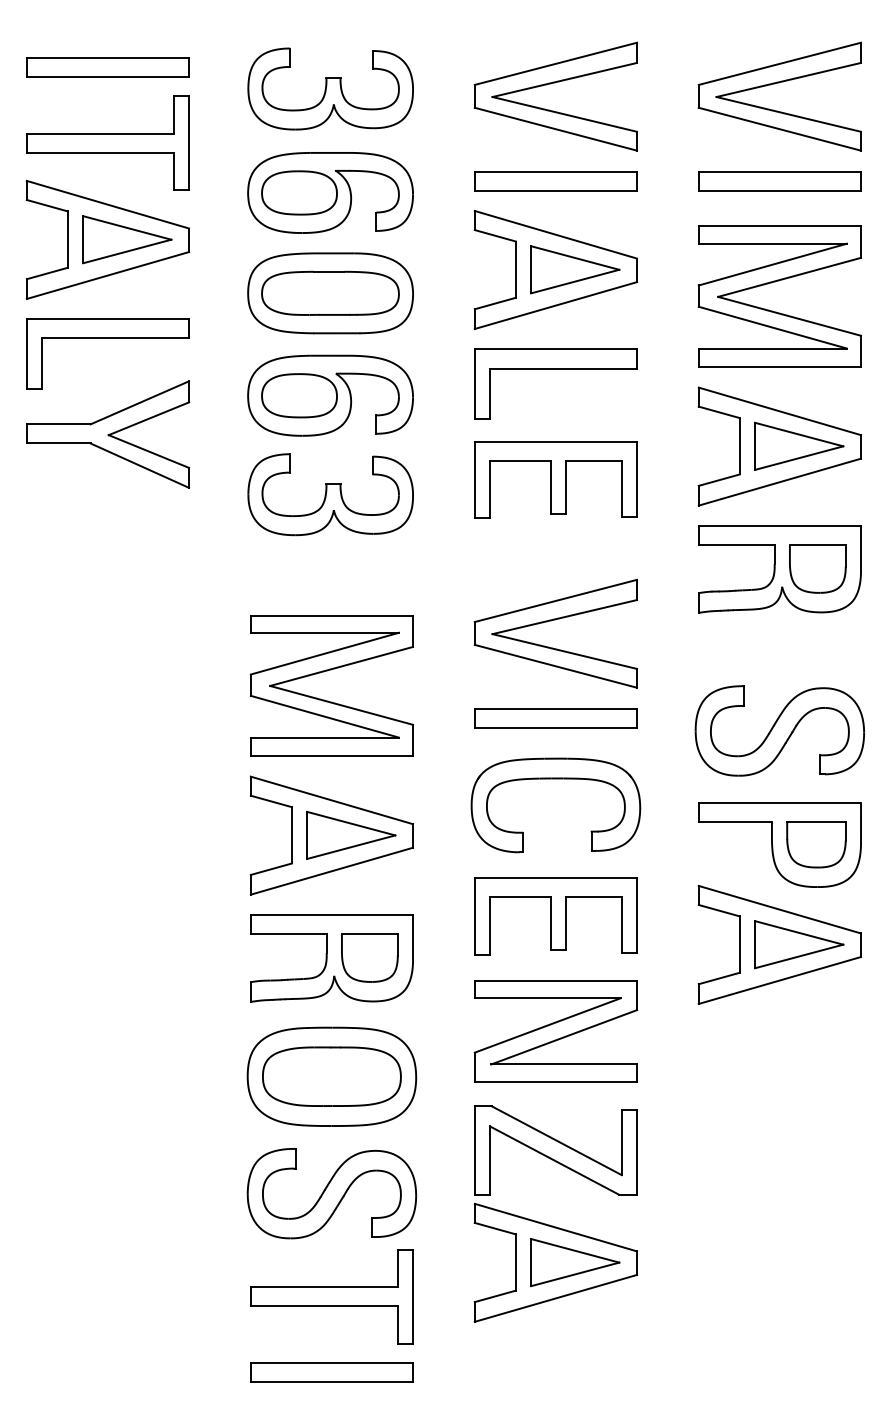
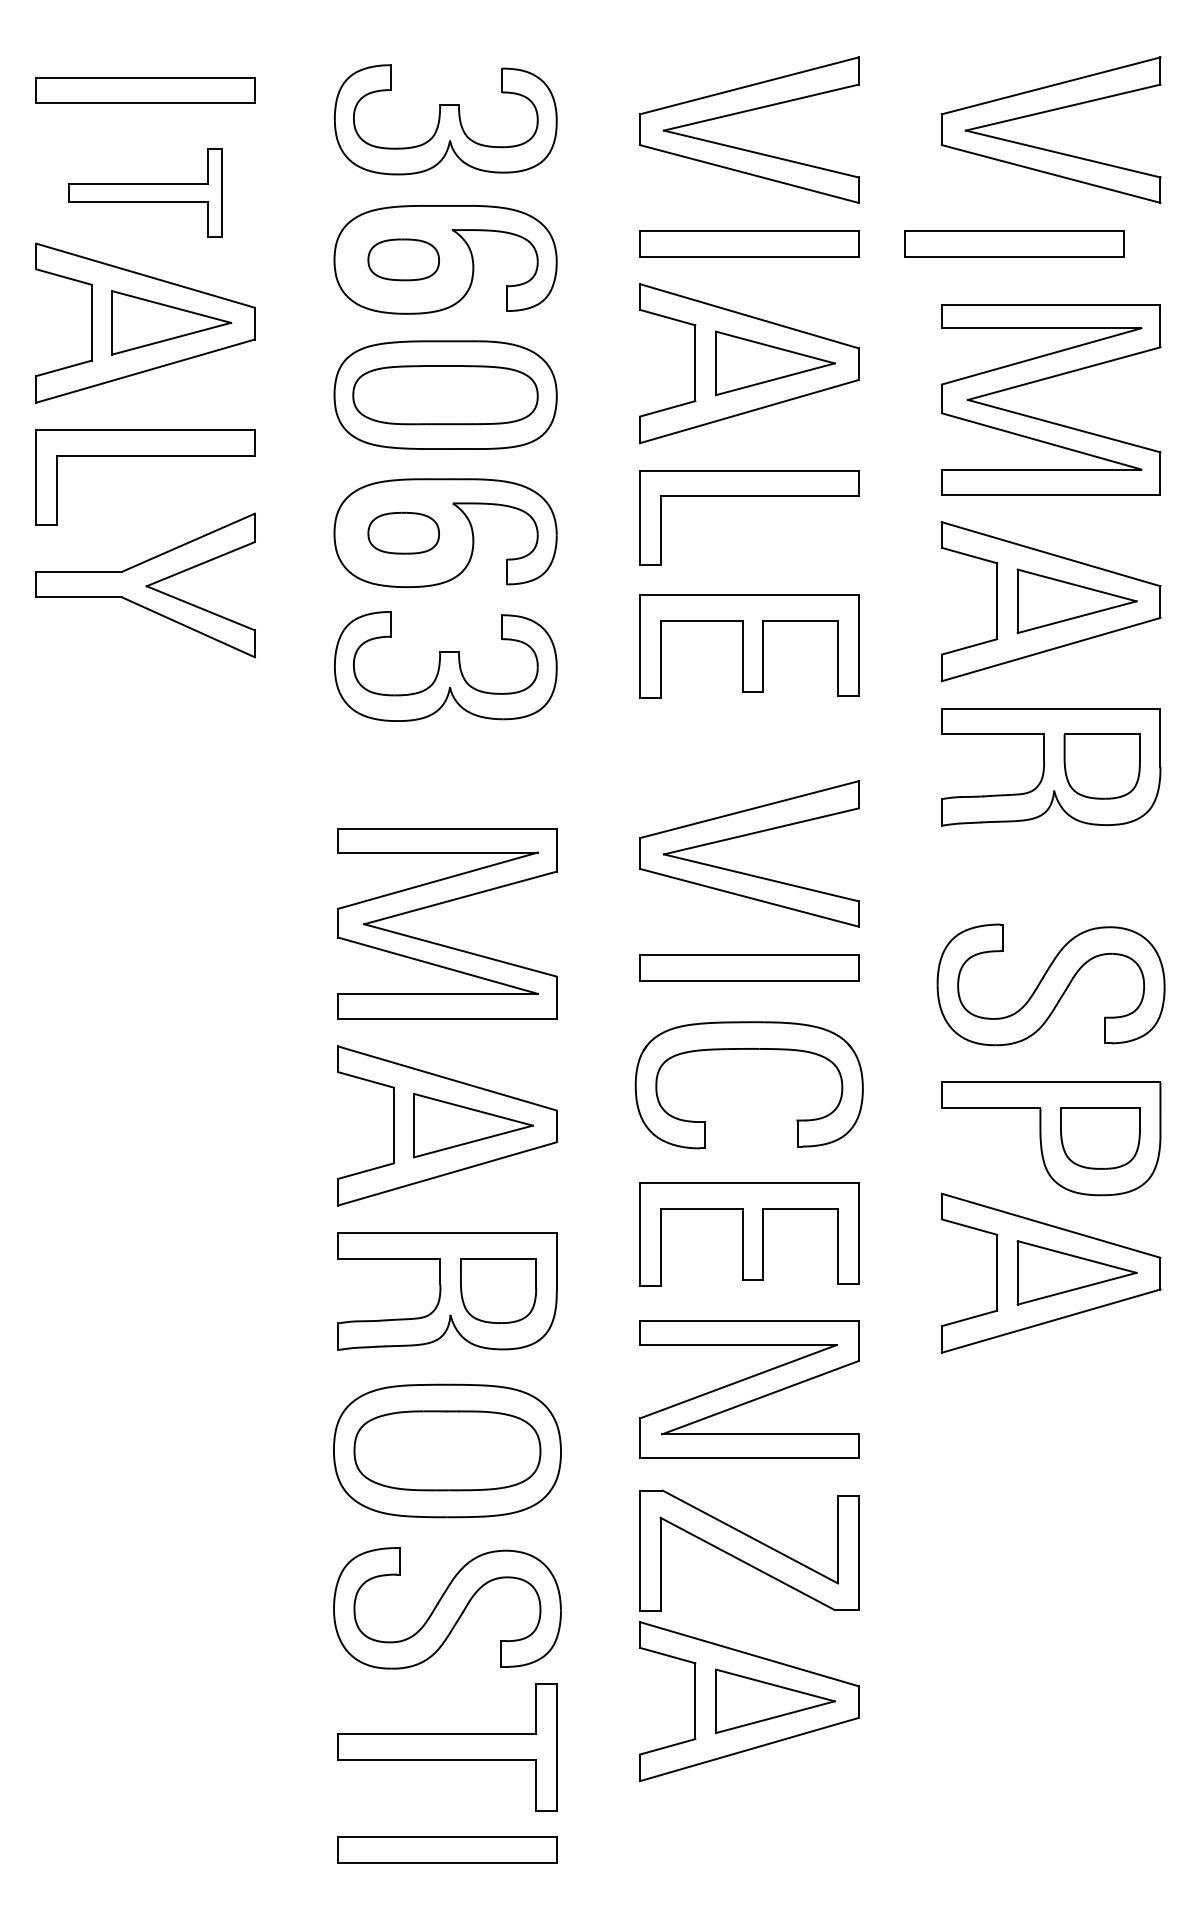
part: (107, 142) -> (145, 191), size x0.7
part: (779, 181) -> (1014, 244), moved
part: (299, 192) -> (403, 259), size x0.7
part: (299, 395) -> (403, 532), size x0.7

